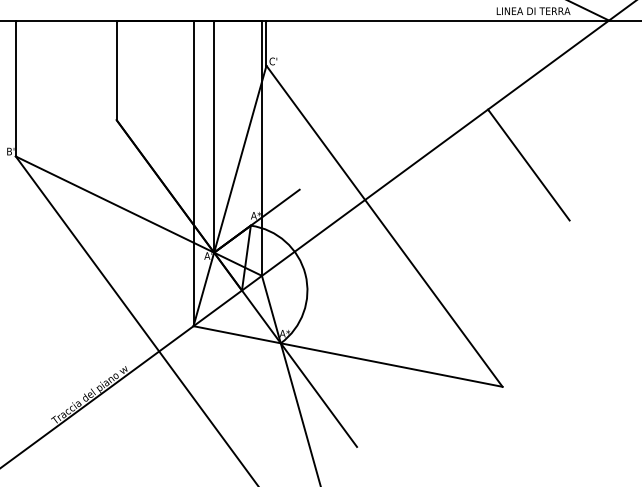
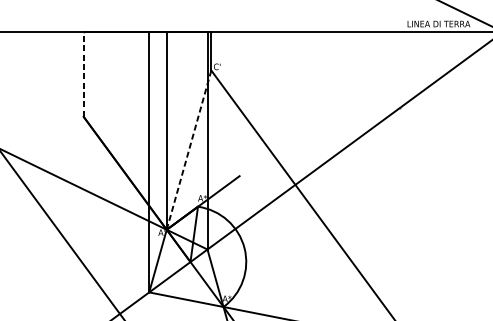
line: (116, 70) -> (83, 74), solid -> dashed
line: (240, 158) -> (189, 149), solid -> dashed
line: (528, 164) -> (434, 154), removed

